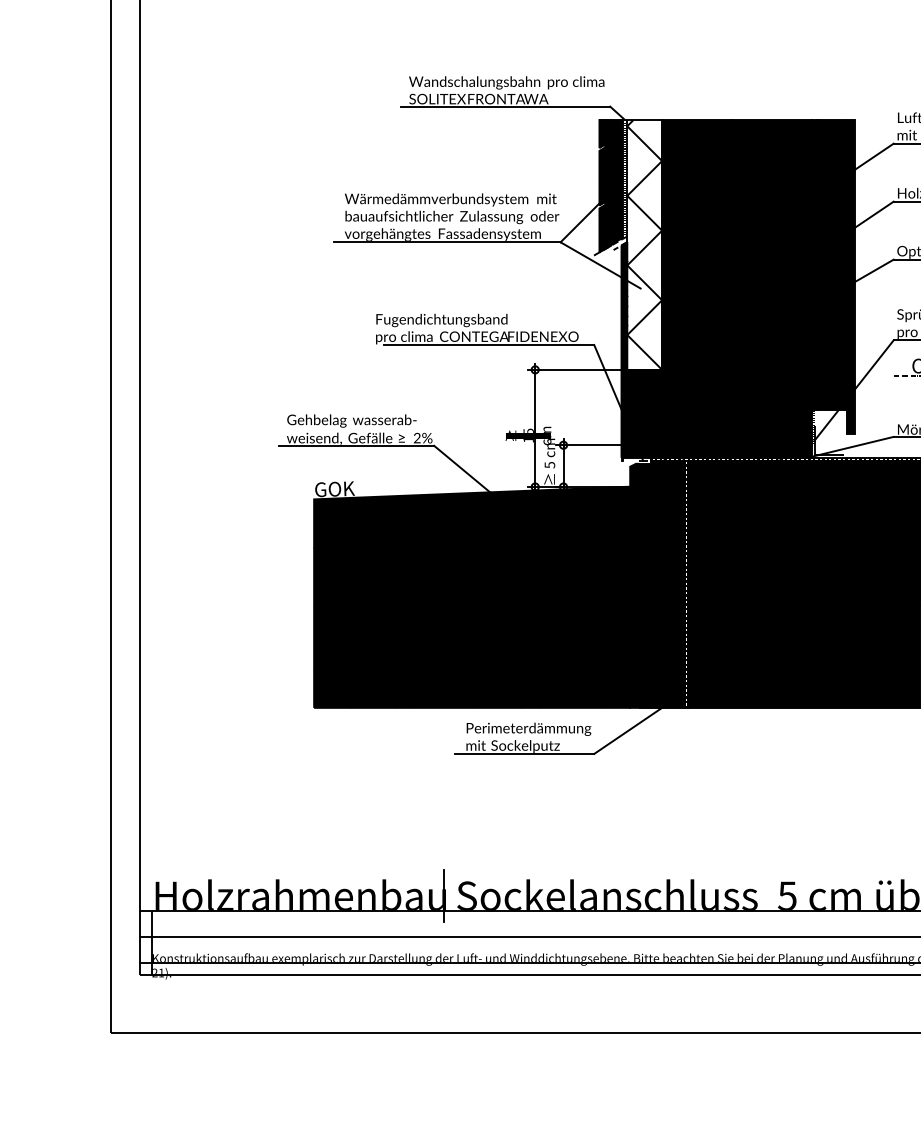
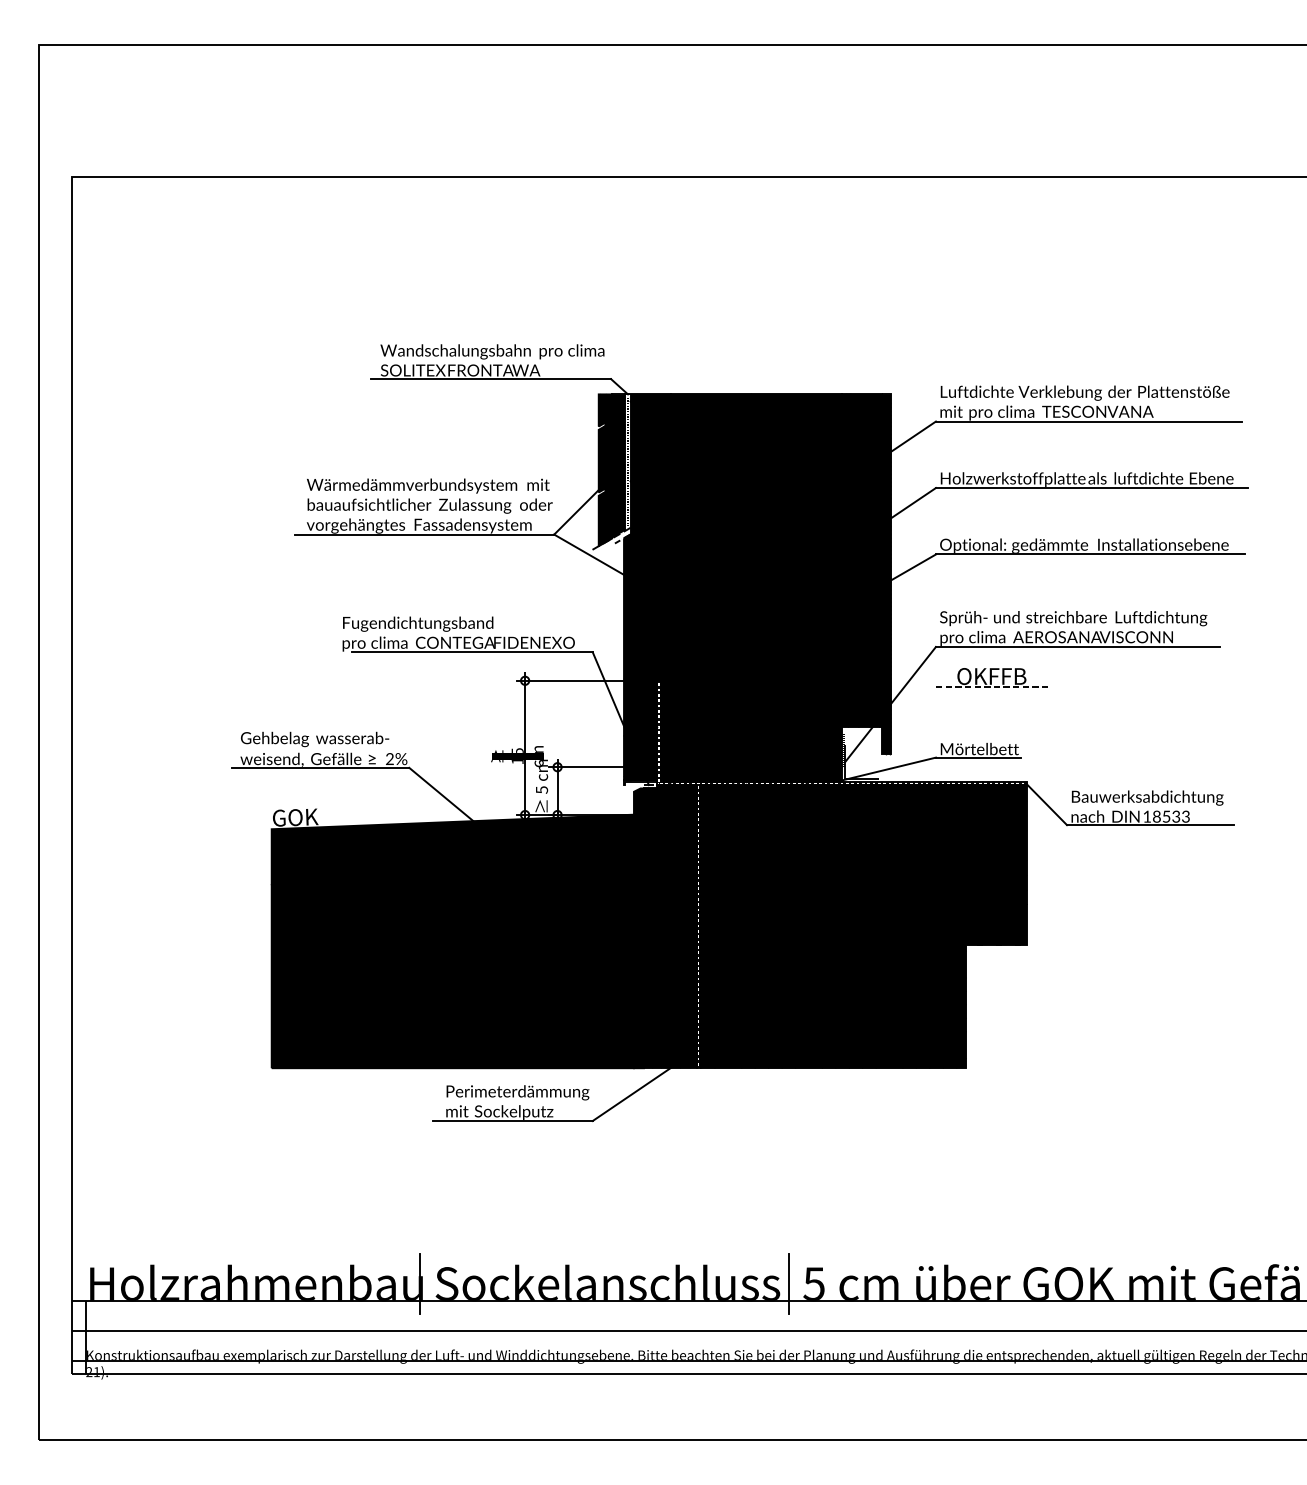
fill: (644, 244) -> (650, 537), added
line: (765, 896) -> (788, 1284), added

